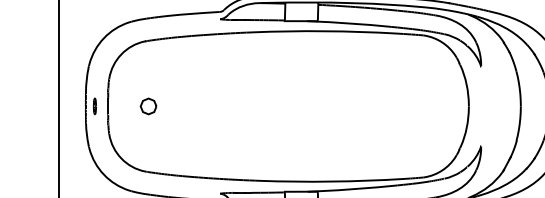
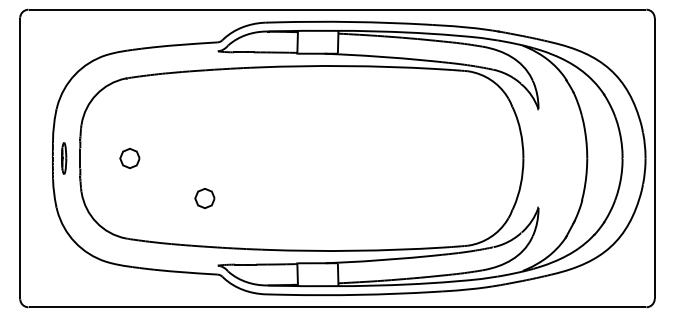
part: (94, 106) -> (63, 158), size x1.6
curve: (203, 137) -> (197, 196), added

